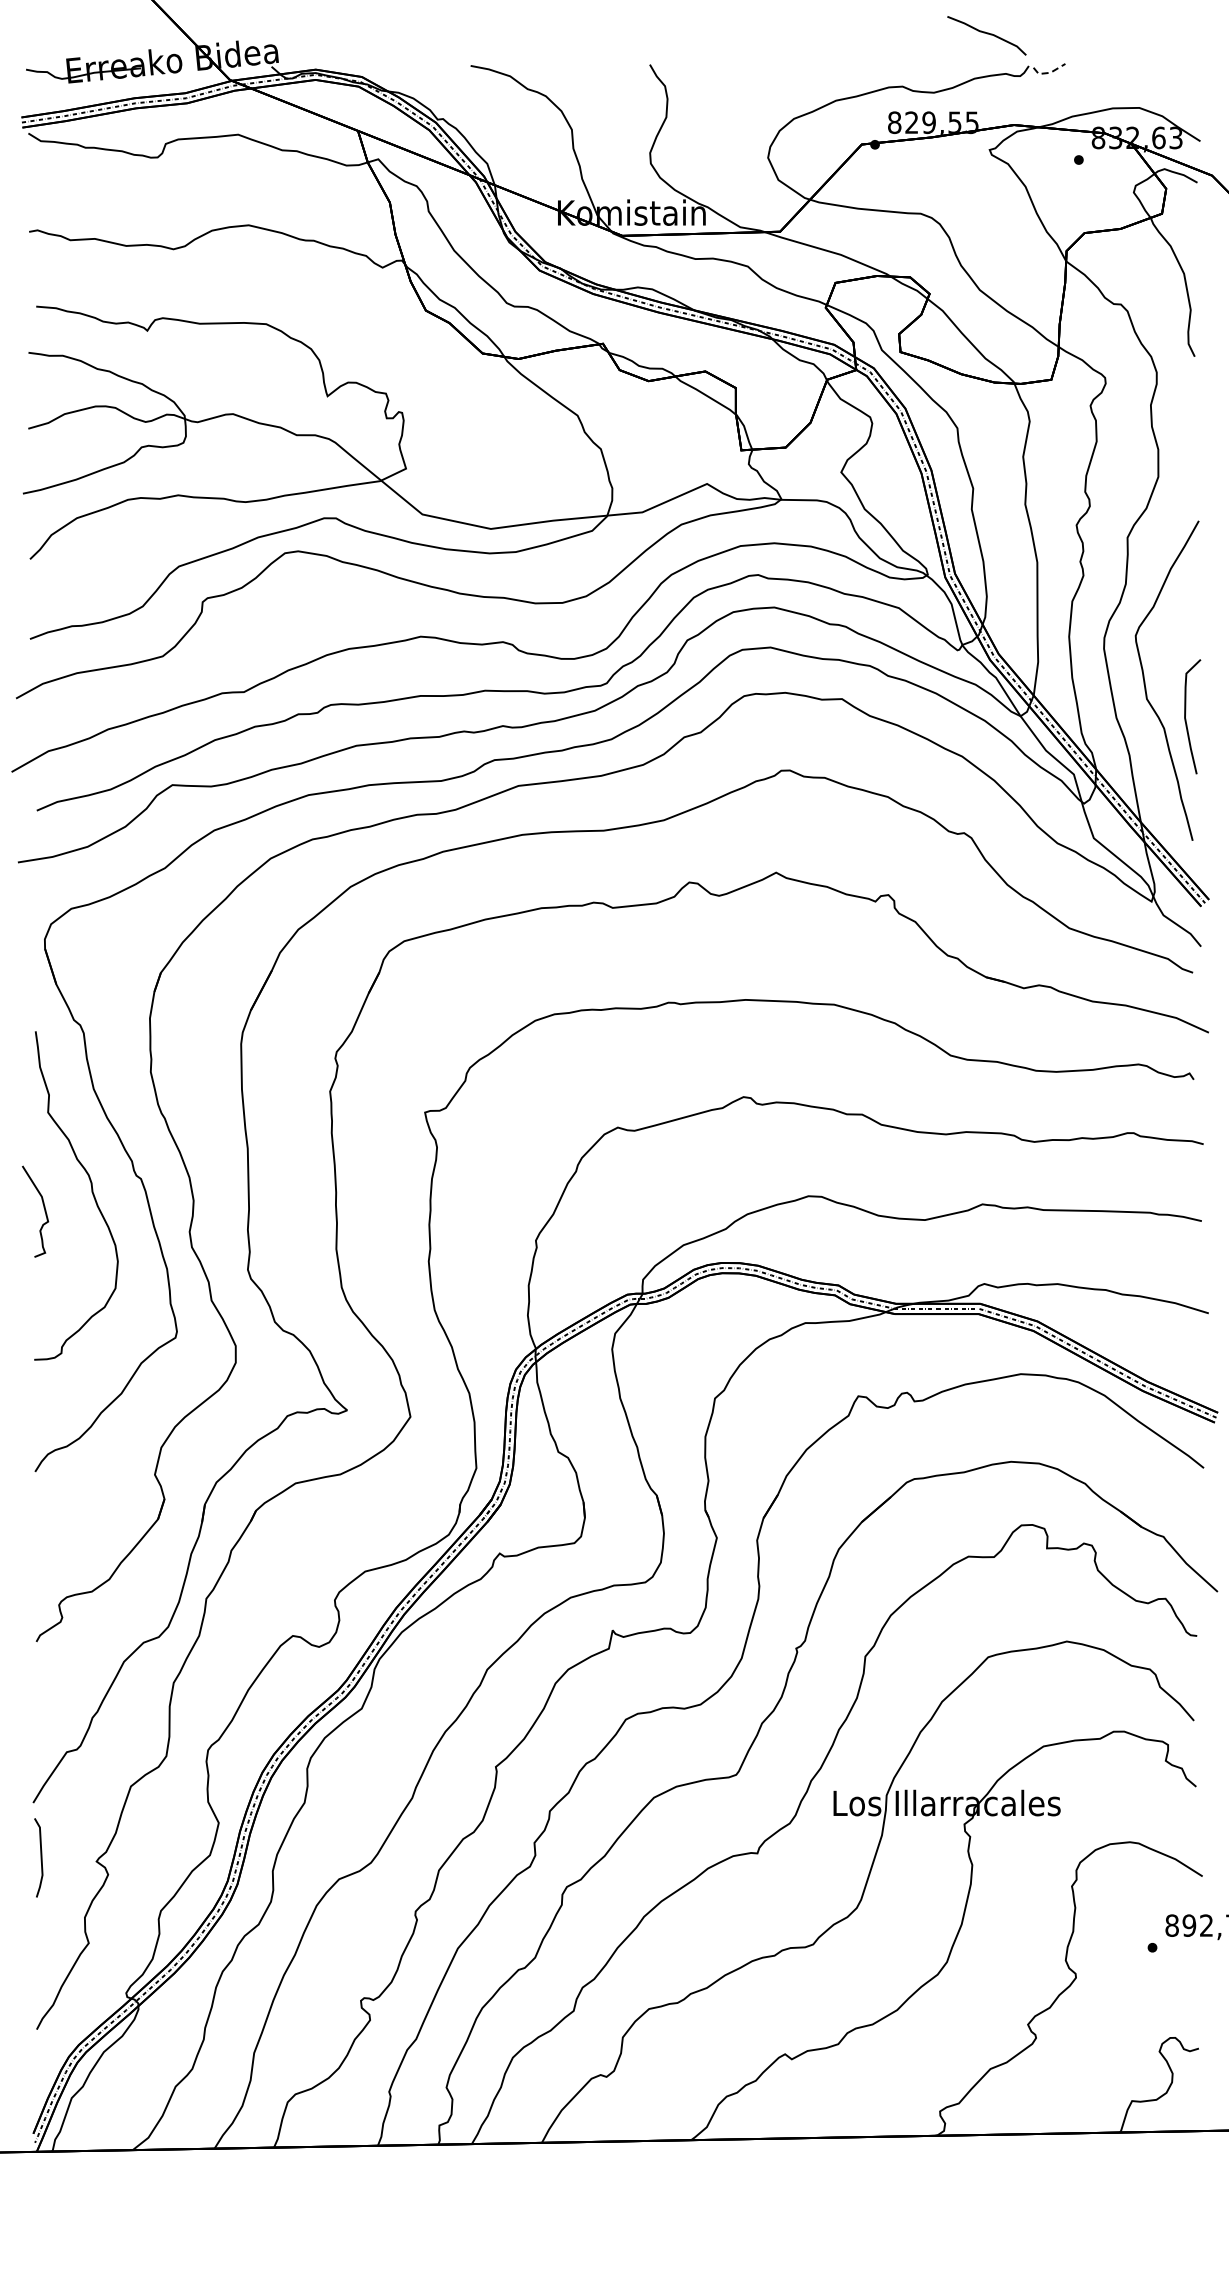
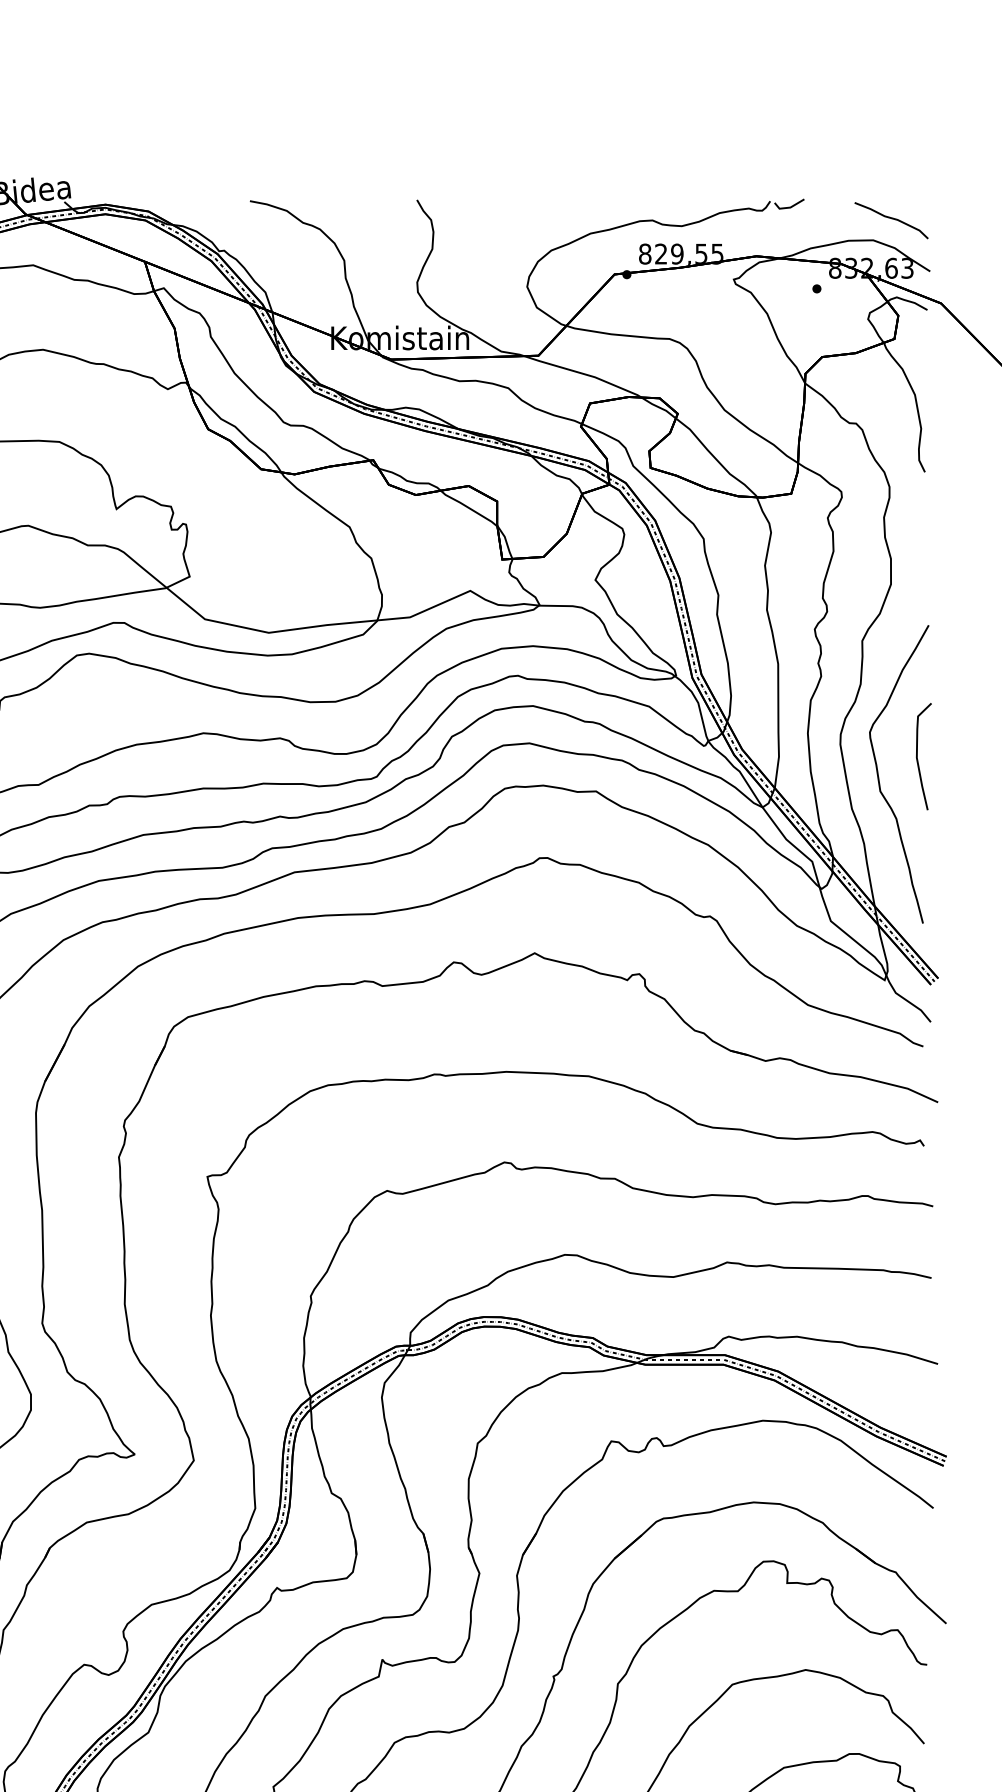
curve: (987, 34) -> (892, 219), moved
line: (1049, 72) -> (789, 207), dashed -> solid
curve: (1186, 718) -> (918, 758), moved

